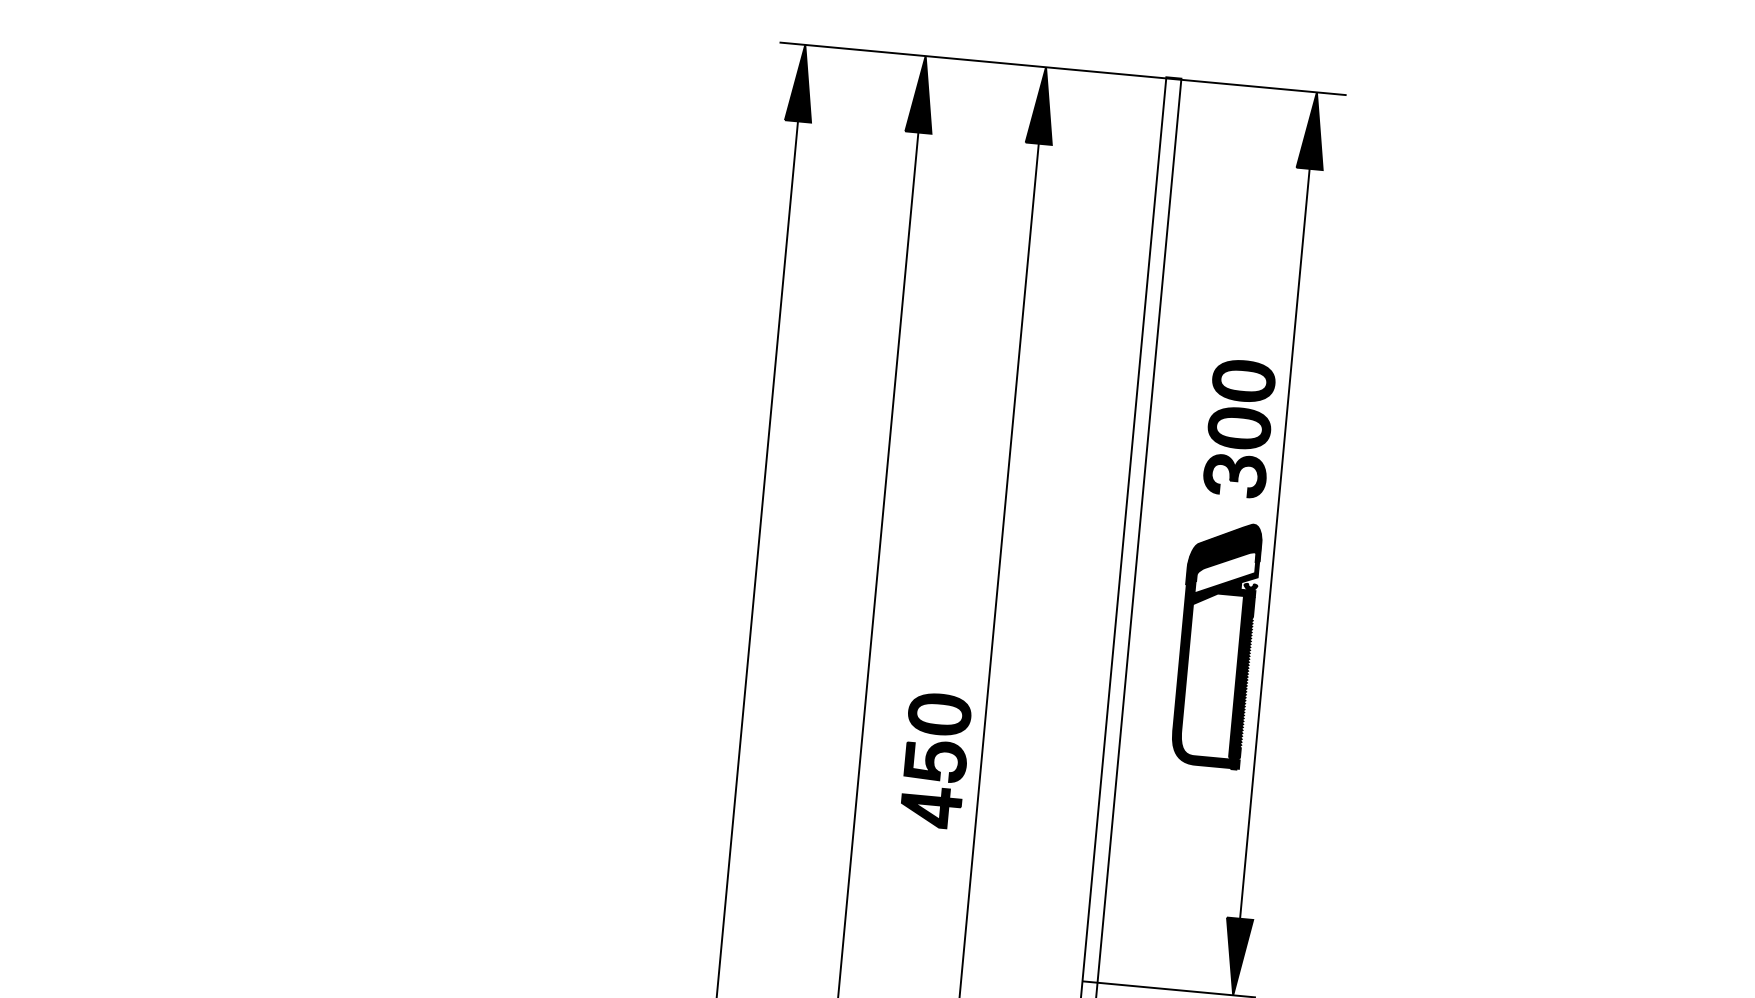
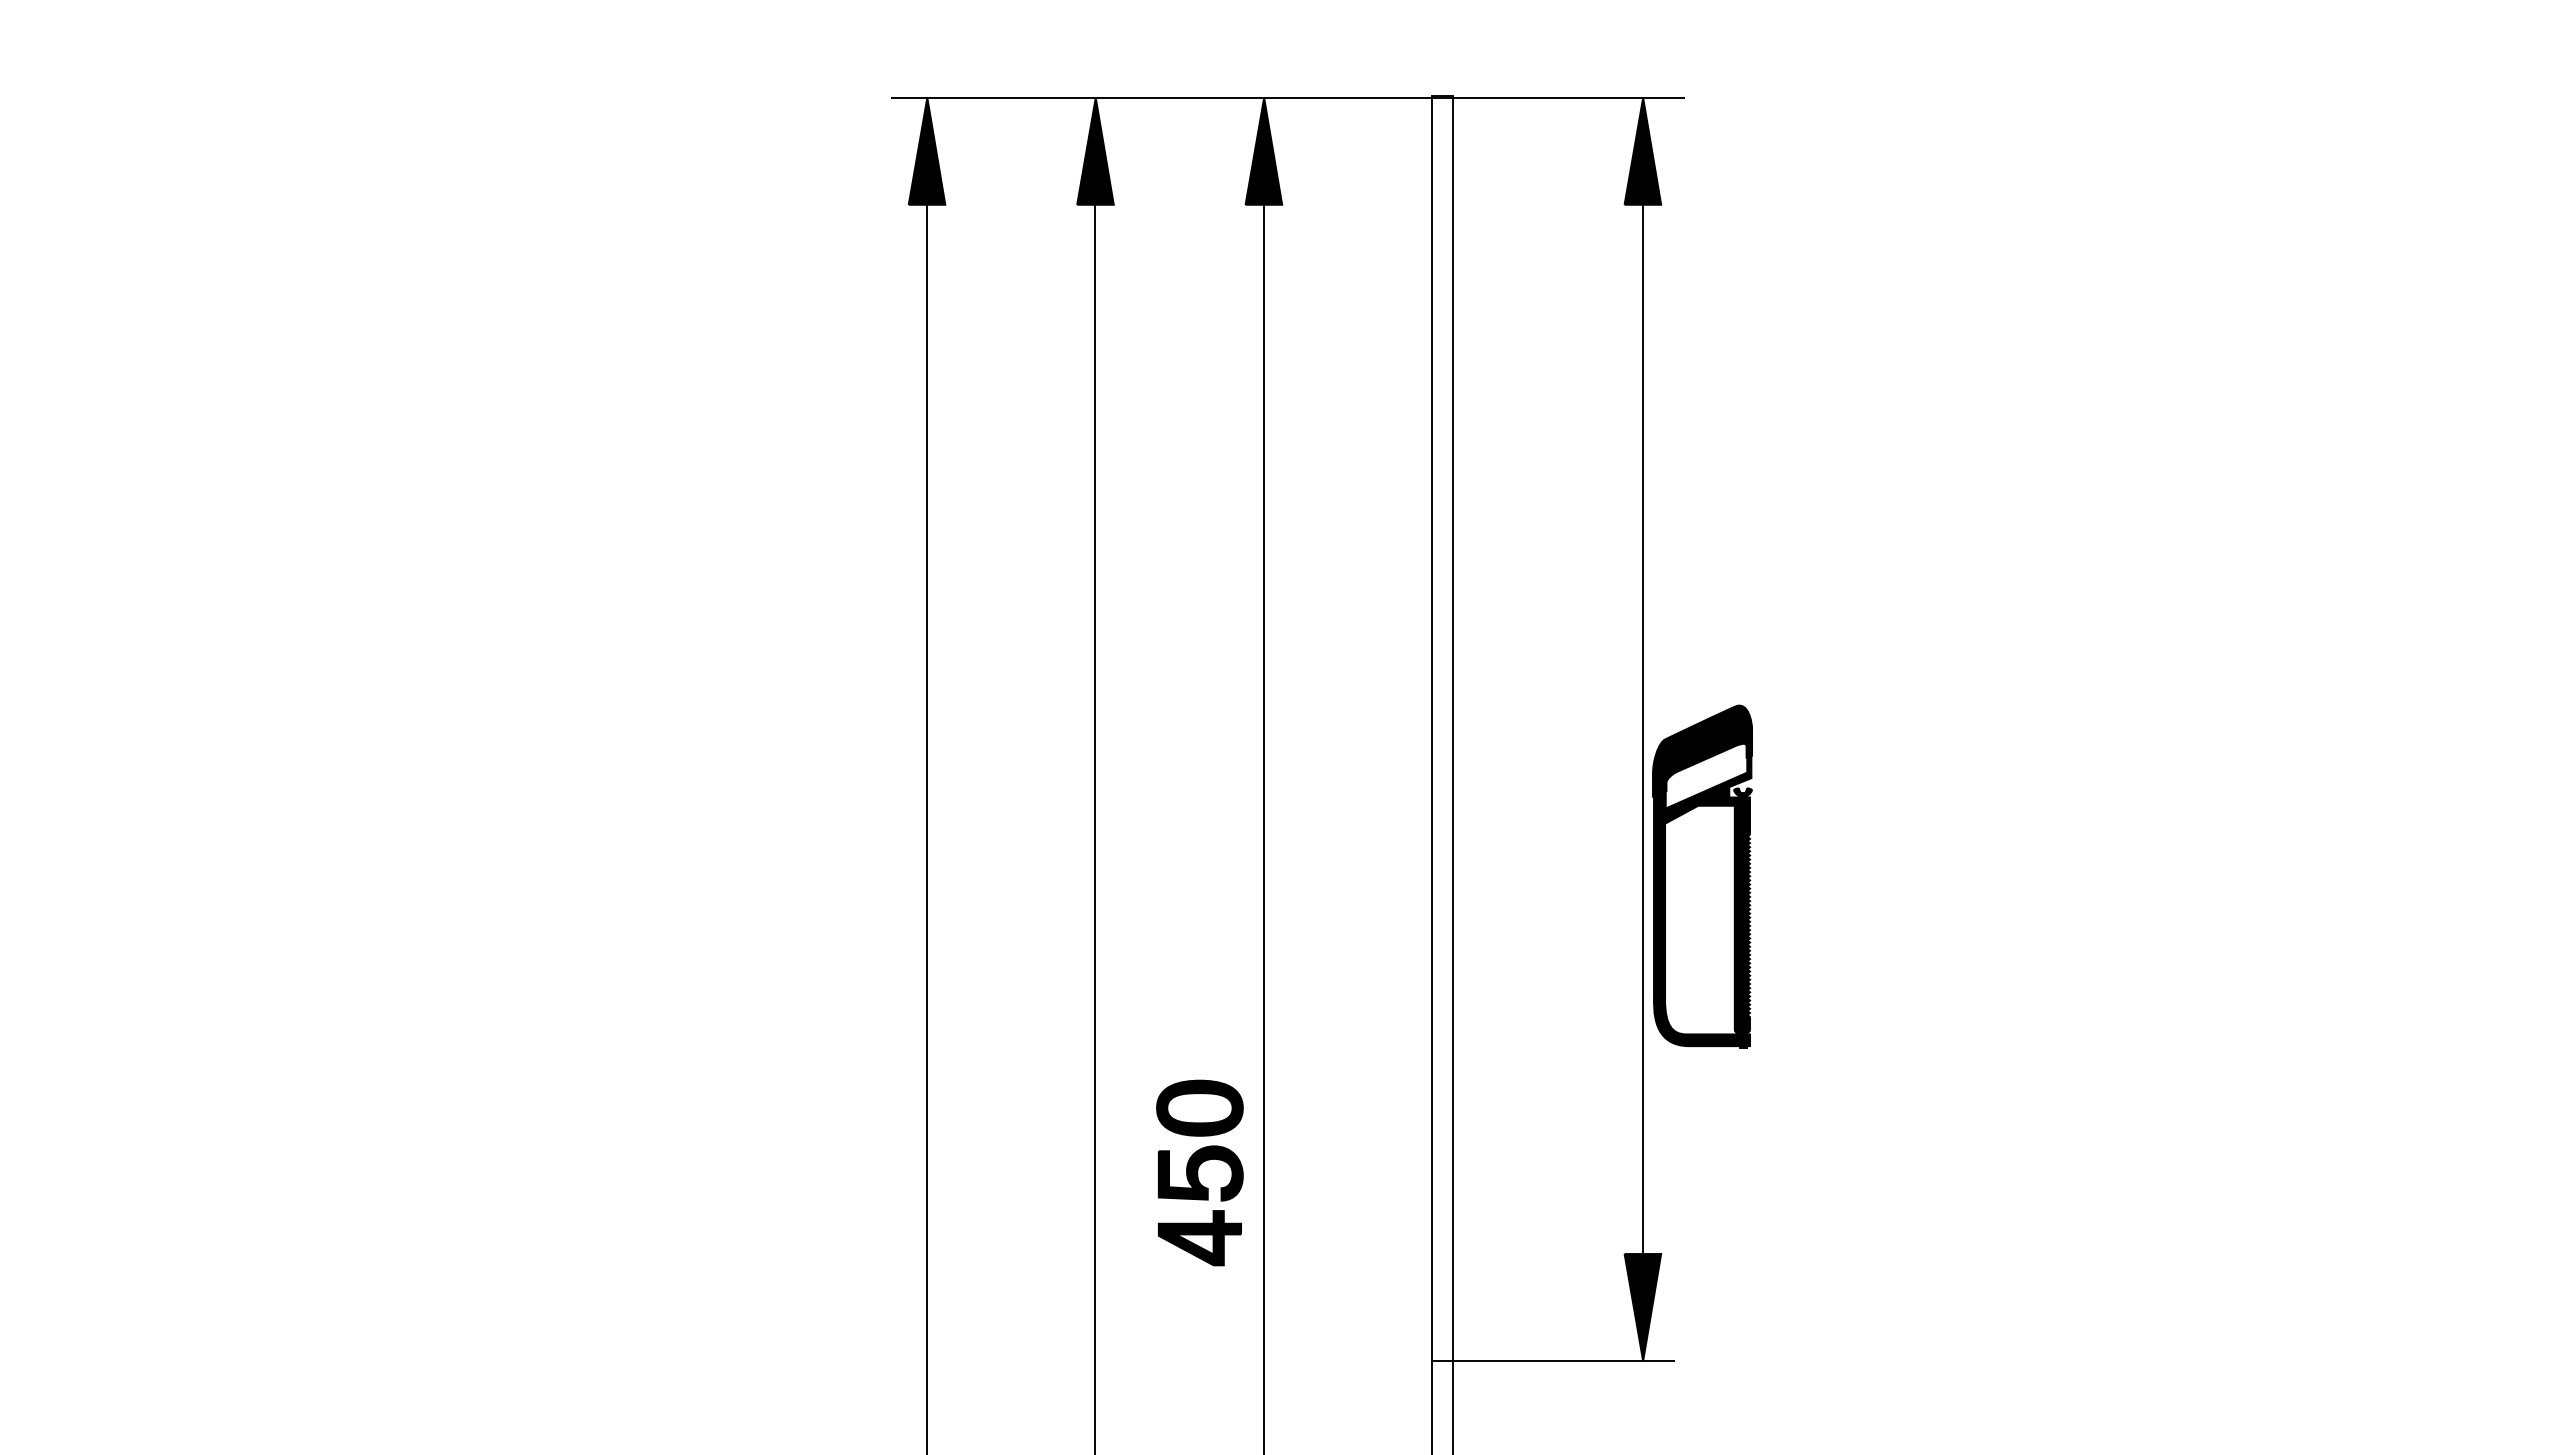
part: (1239, 428) -> (1578, 574), removed
part: (1216, 644) -> (1702, 876), moved
part: (935, 760) -> (1199, 1172), moved

